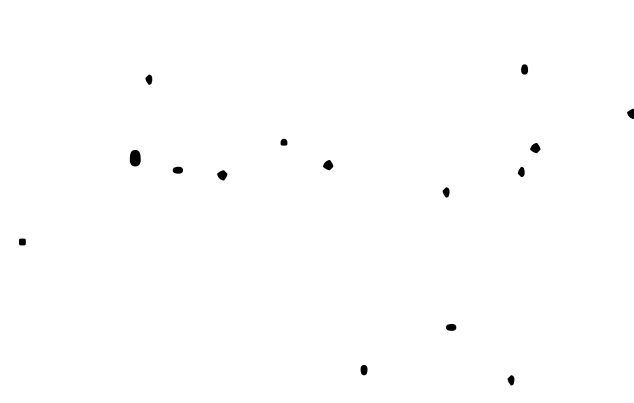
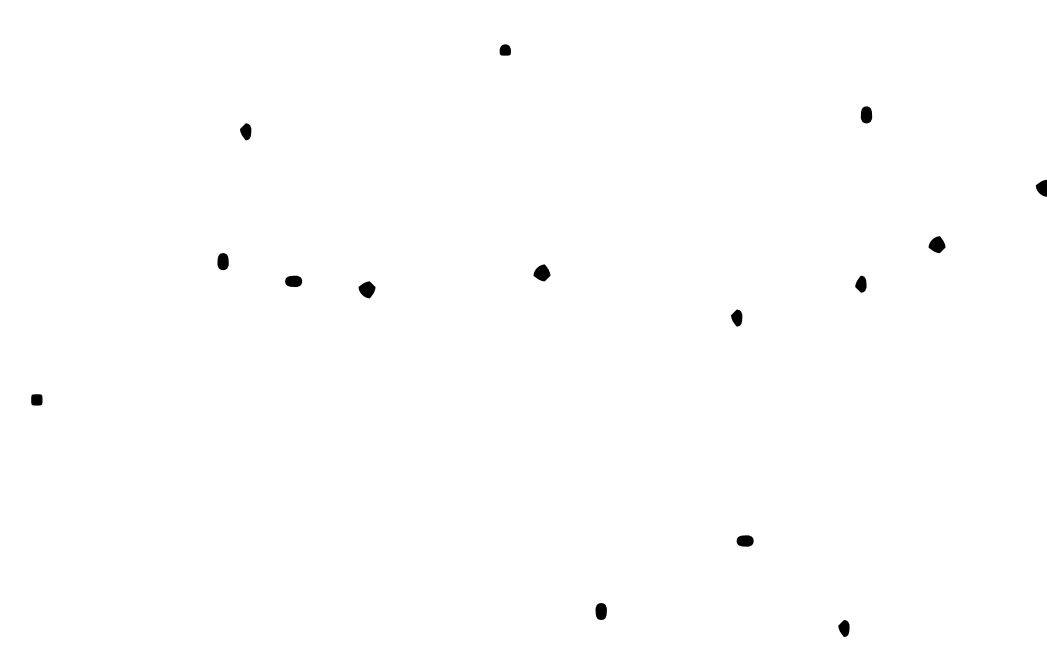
part: (283, 141) -> (504, 48), moved
part: (535, 148) -> (937, 245), moved
part: (134, 158) -> (222, 261), size x0.62

